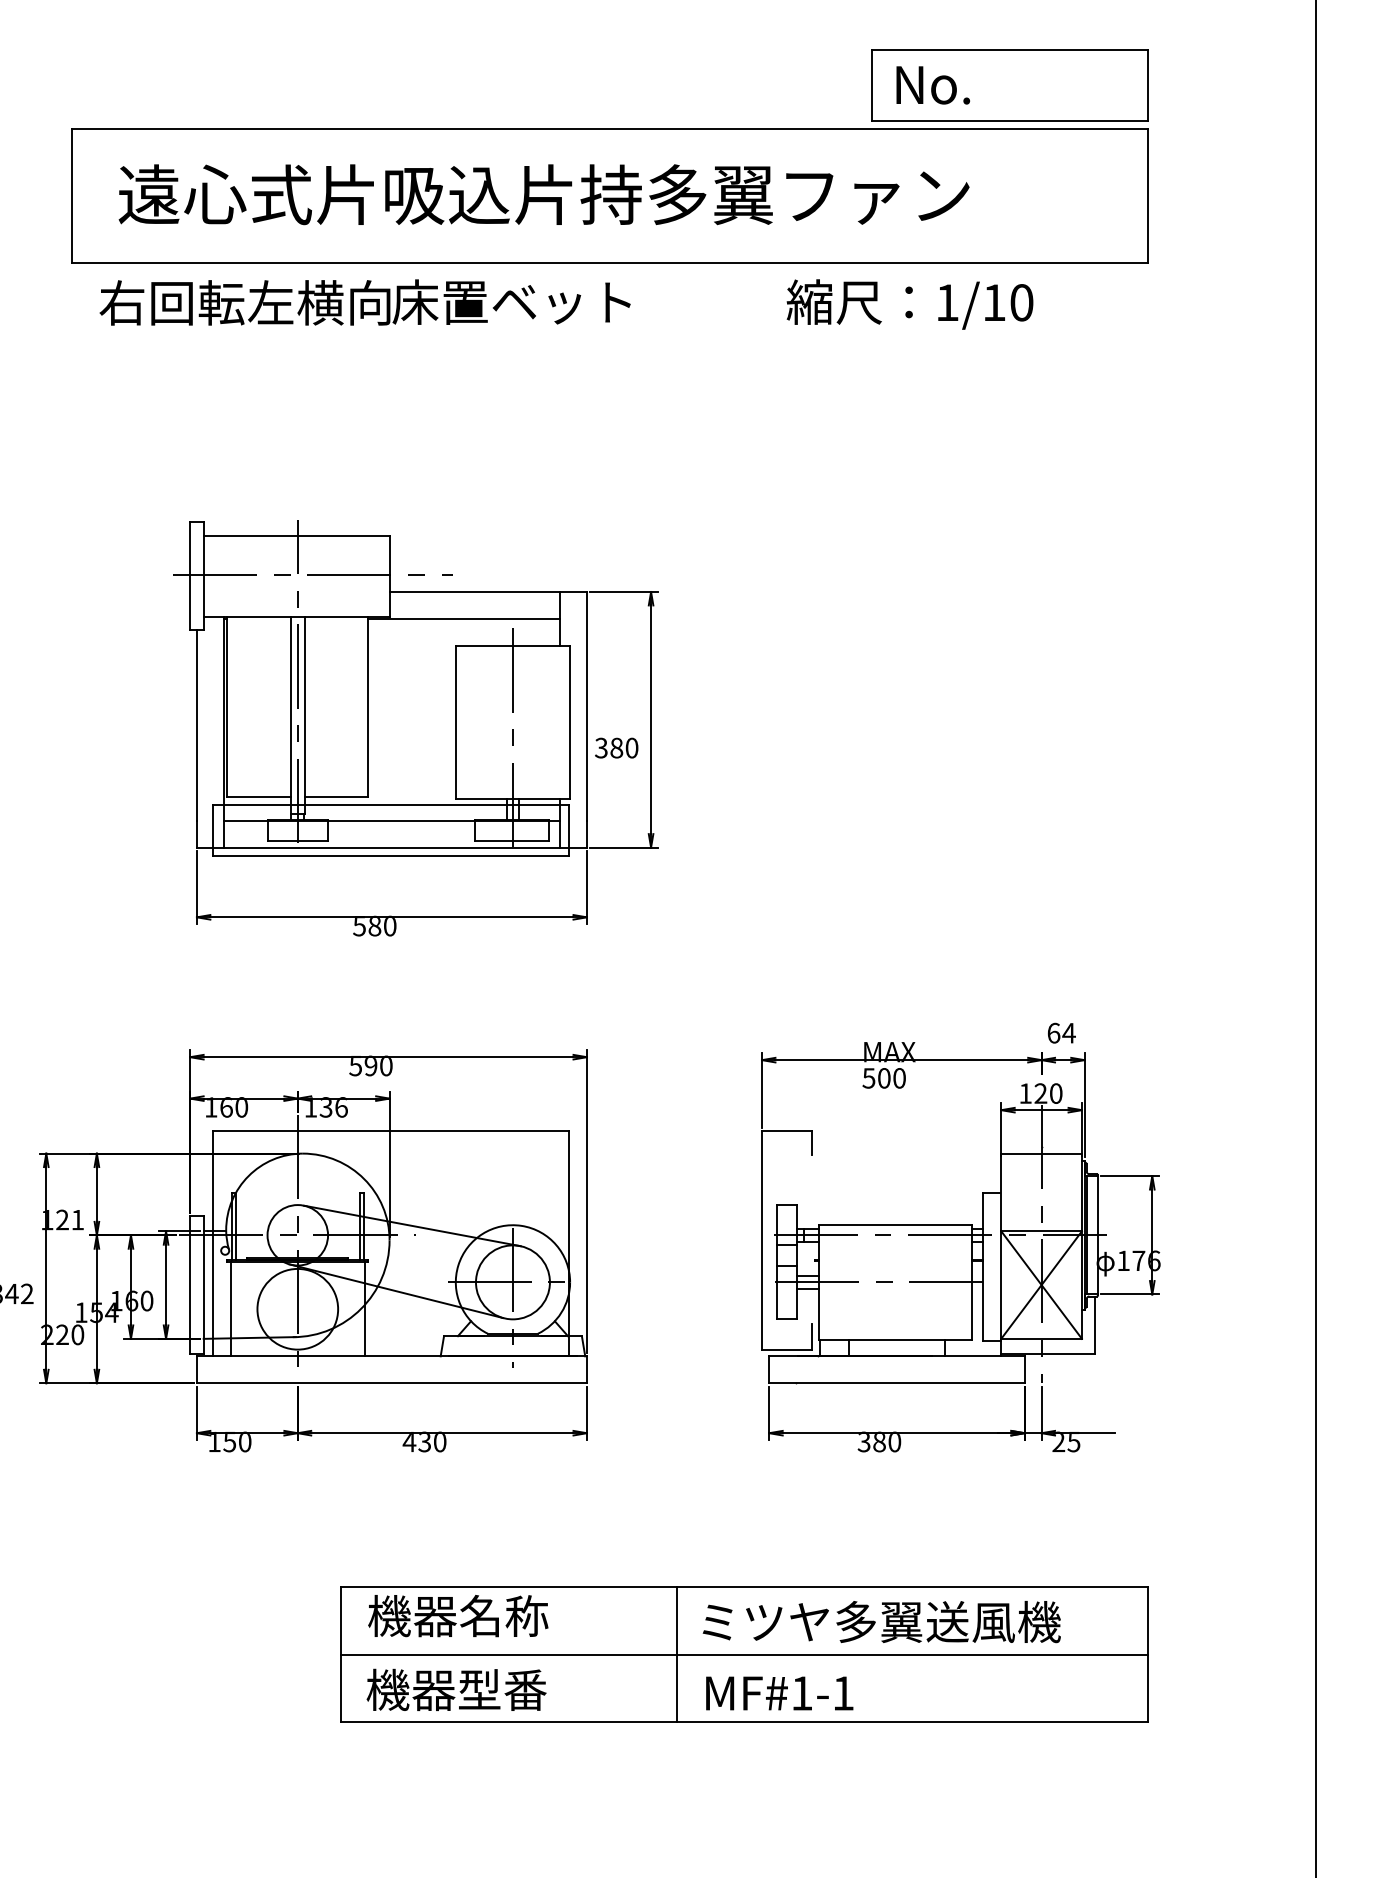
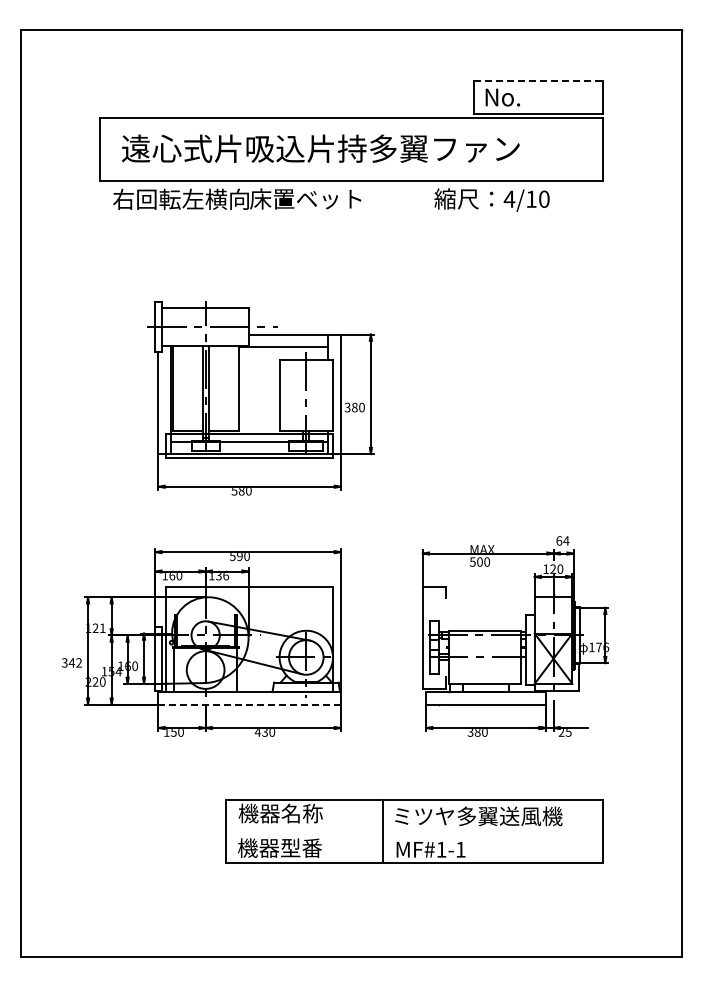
line: (1011, 48) -> (539, 80), solid -> dashed
text: (947, 301) -> (509, 198), 1/10 -> 4/10
line: (393, 1382) -> (250, 704), solid -> dashed
line: (744, 1654) -> (414, 831), removed

